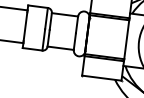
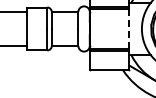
line: (126, 39) -> (129, 28), solid -> dashed

